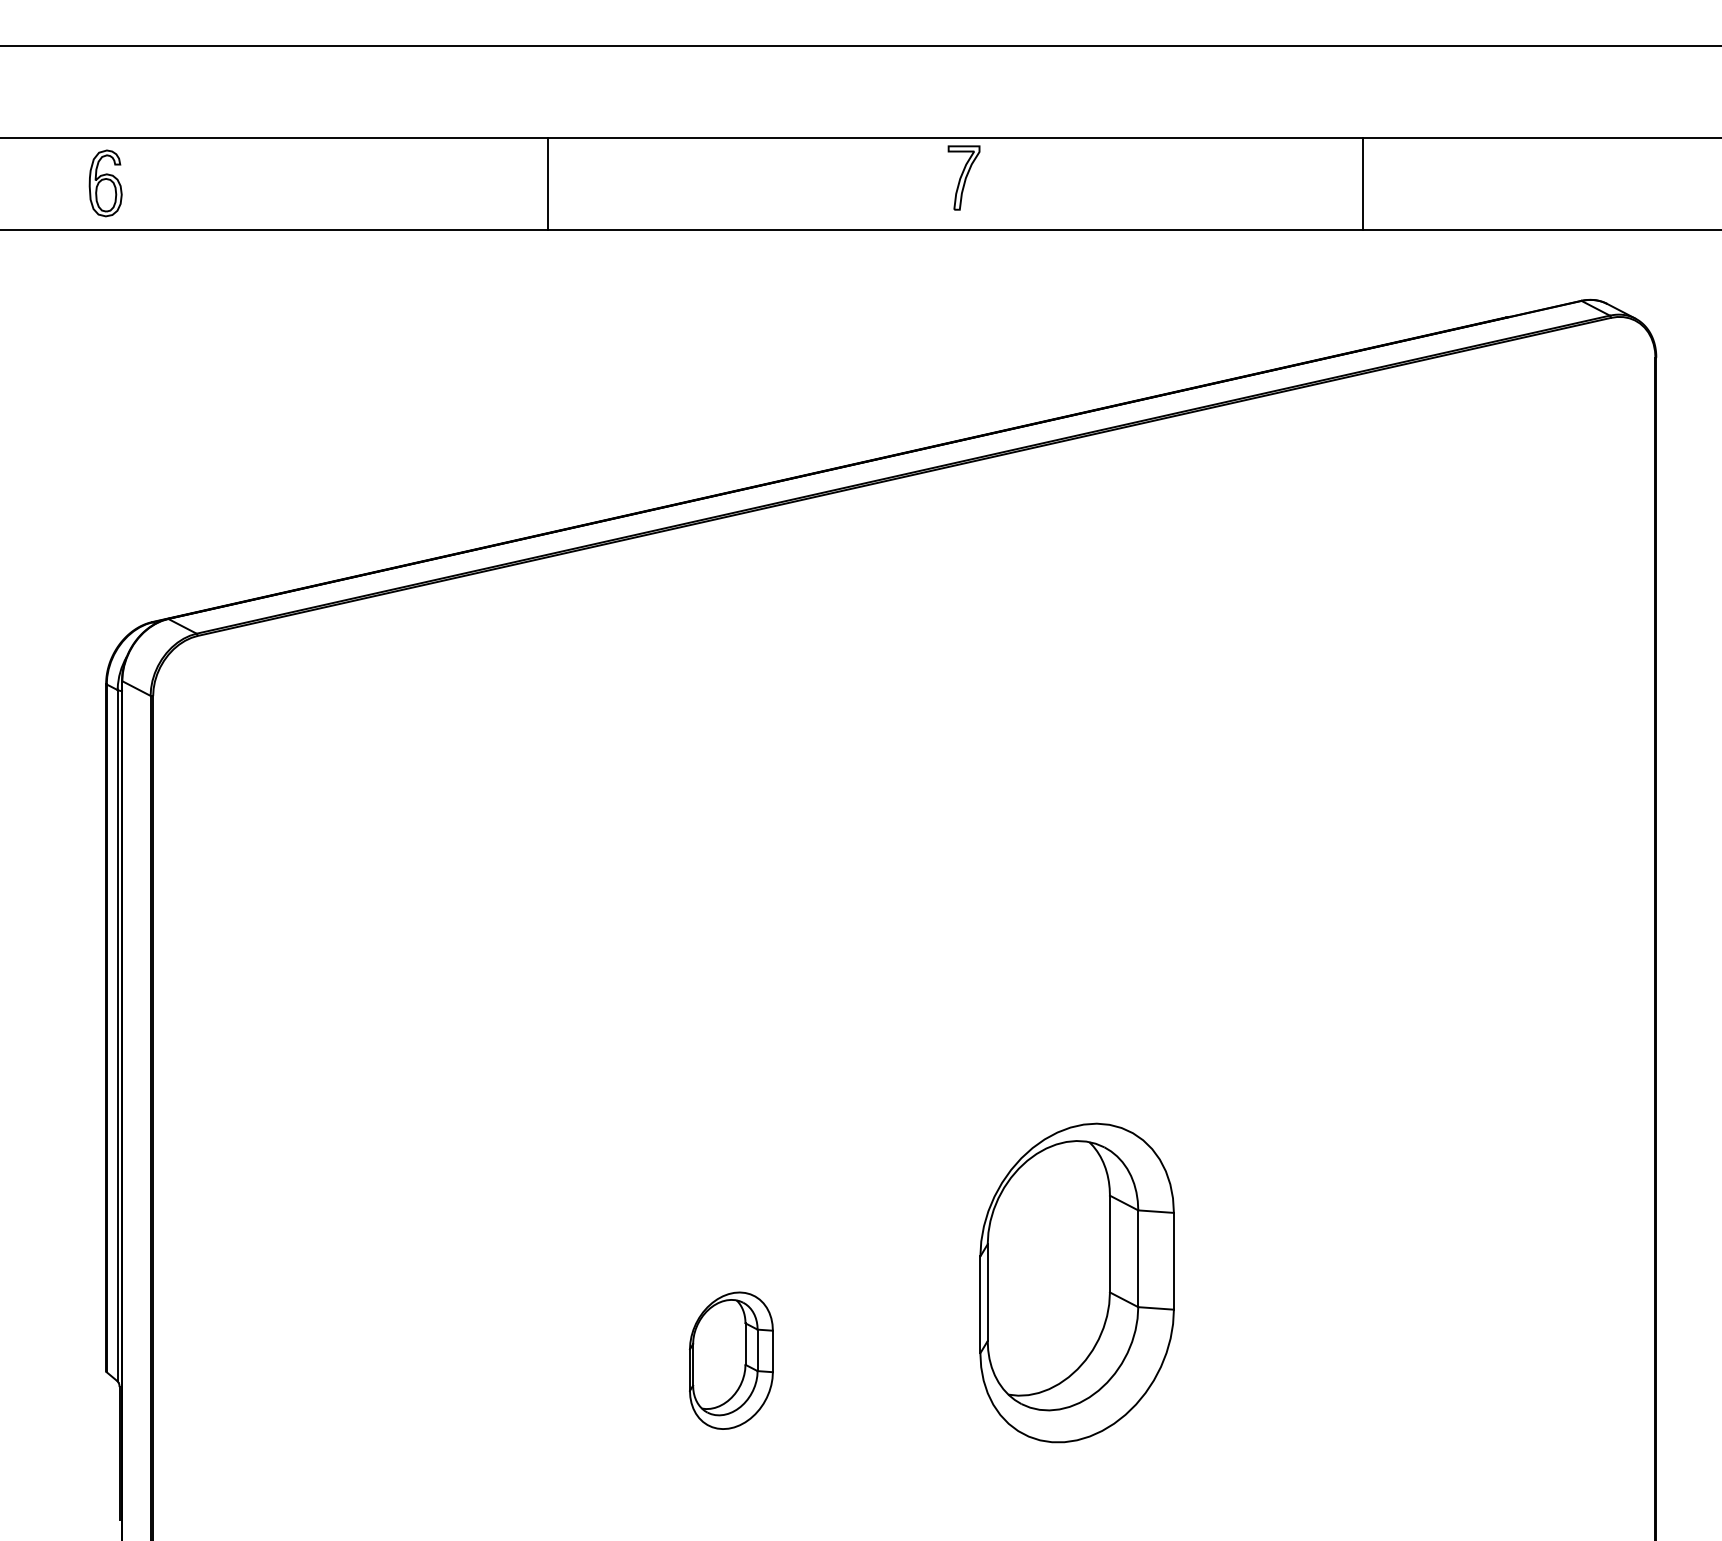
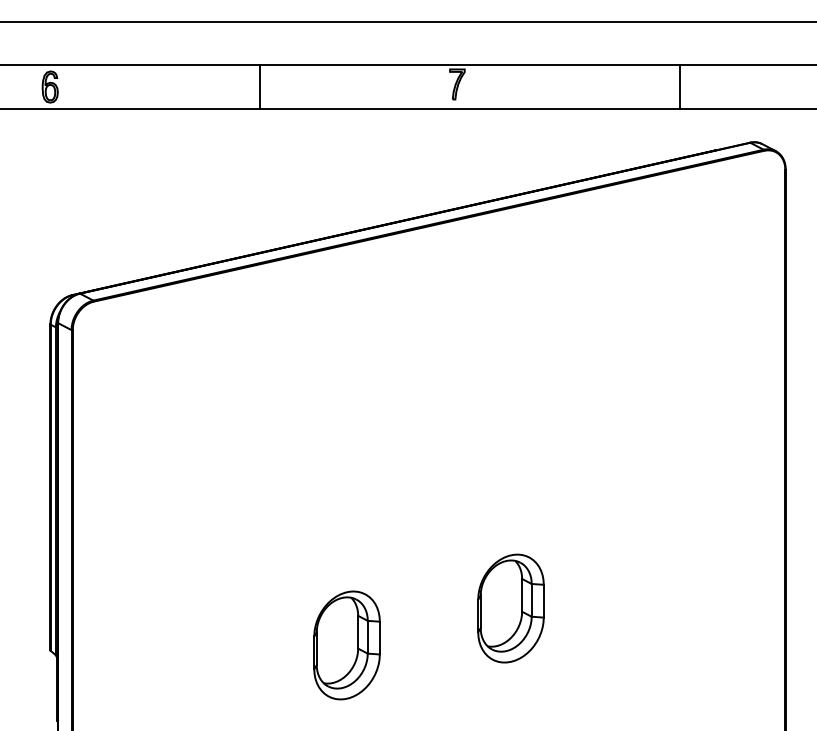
line: (1362, 184) -> (679, 87), moved
part: (1076, 1282) -> (510, 608), size x0.71
part: (730, 1360) -> (346, 645), size x1.67

